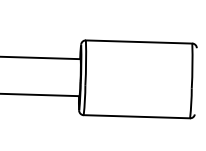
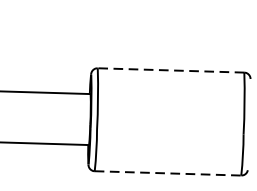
line: (138, 42) -> (170, 71), solid -> dashed
line: (137, 116) -> (168, 173), solid -> dashed

